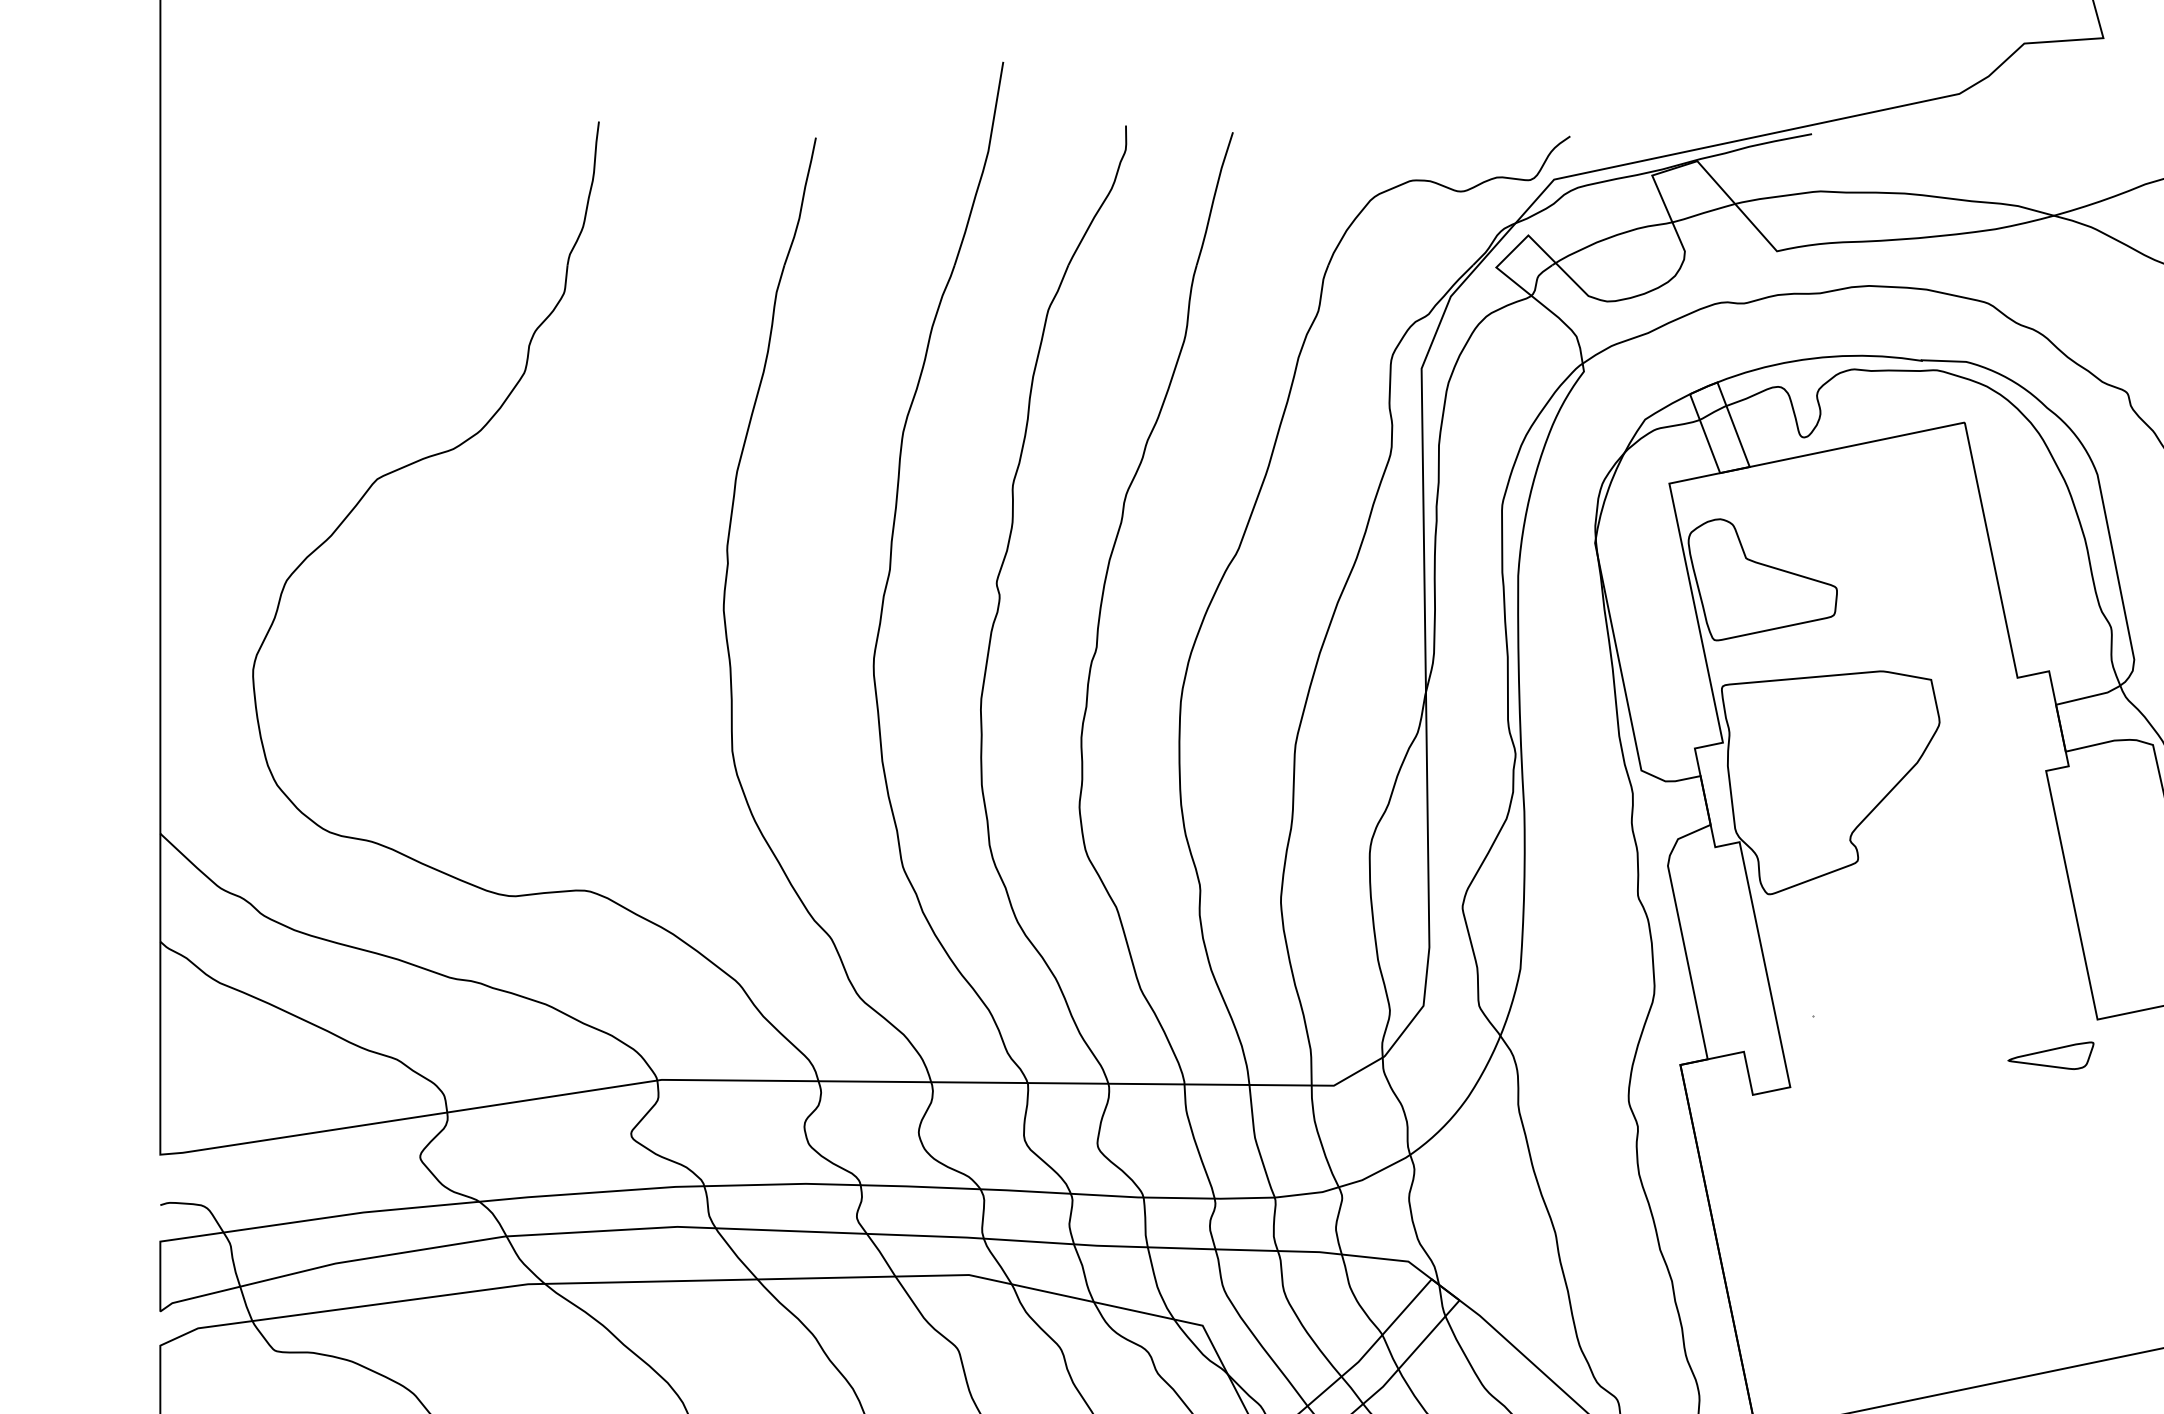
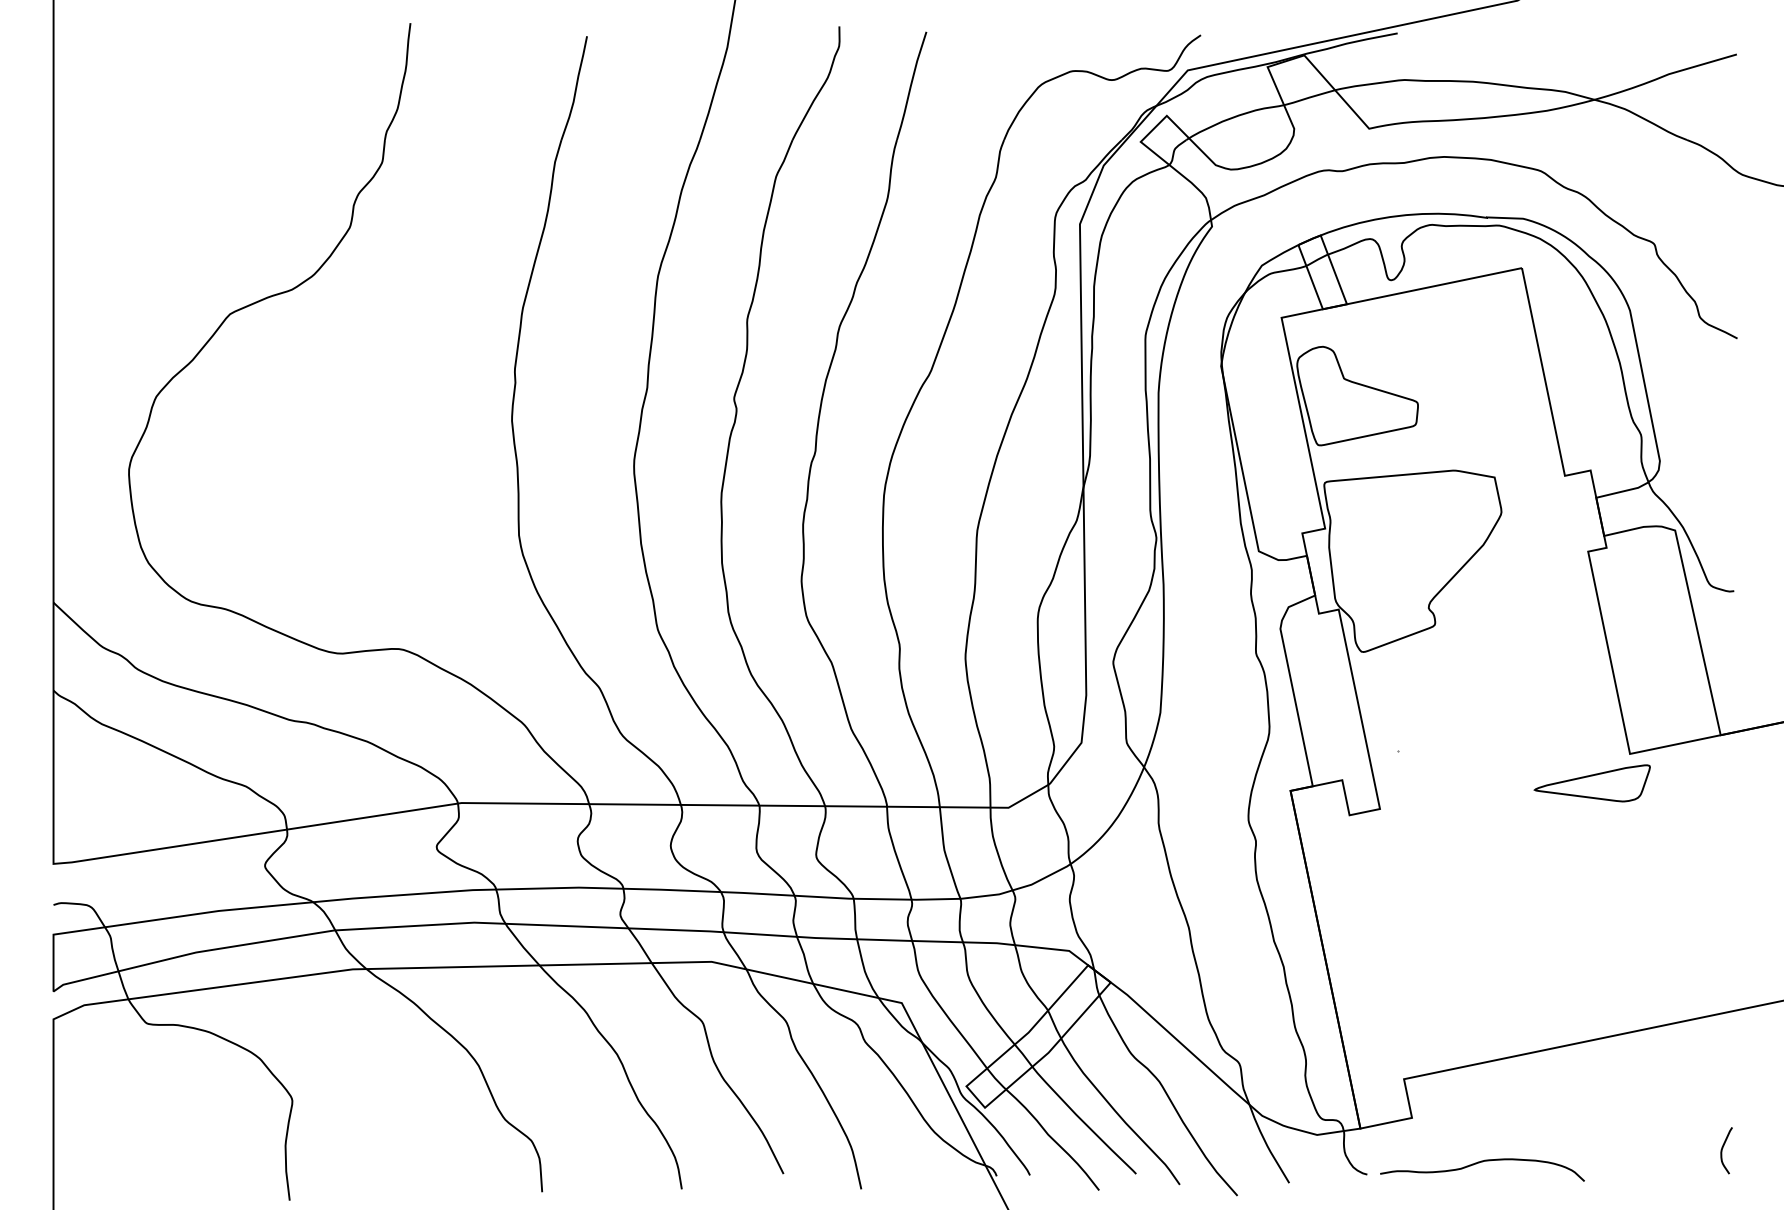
part: (2050, 1055) -> (1591, 783), size x1.67

